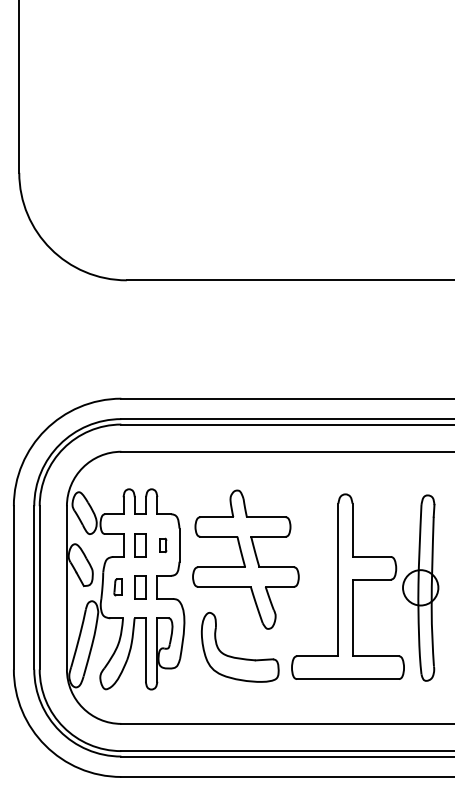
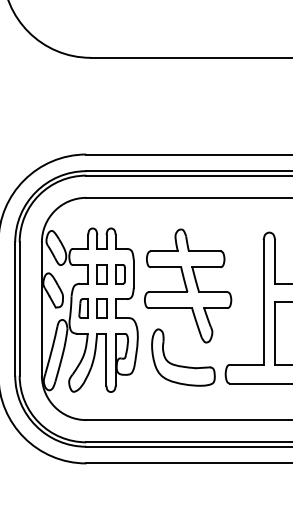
part: (162, 545) -> (119, 274), size x1.67
part: (117, 587) -> (83, 308), size x1.43

